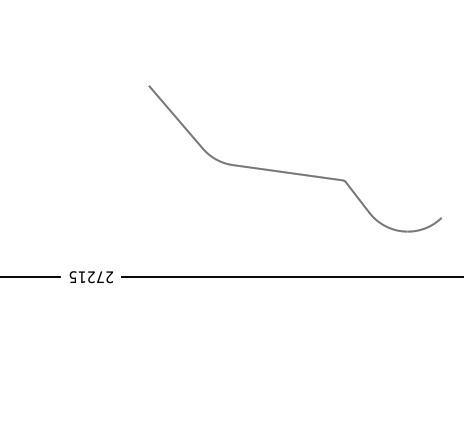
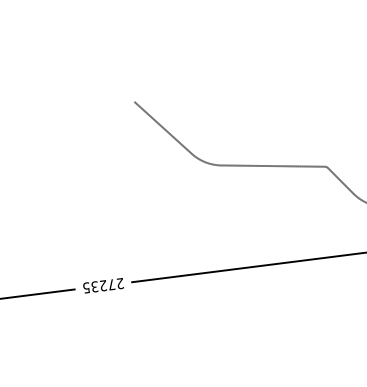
text: (81, 277) -> (94, 287), 27215 -> 27235

